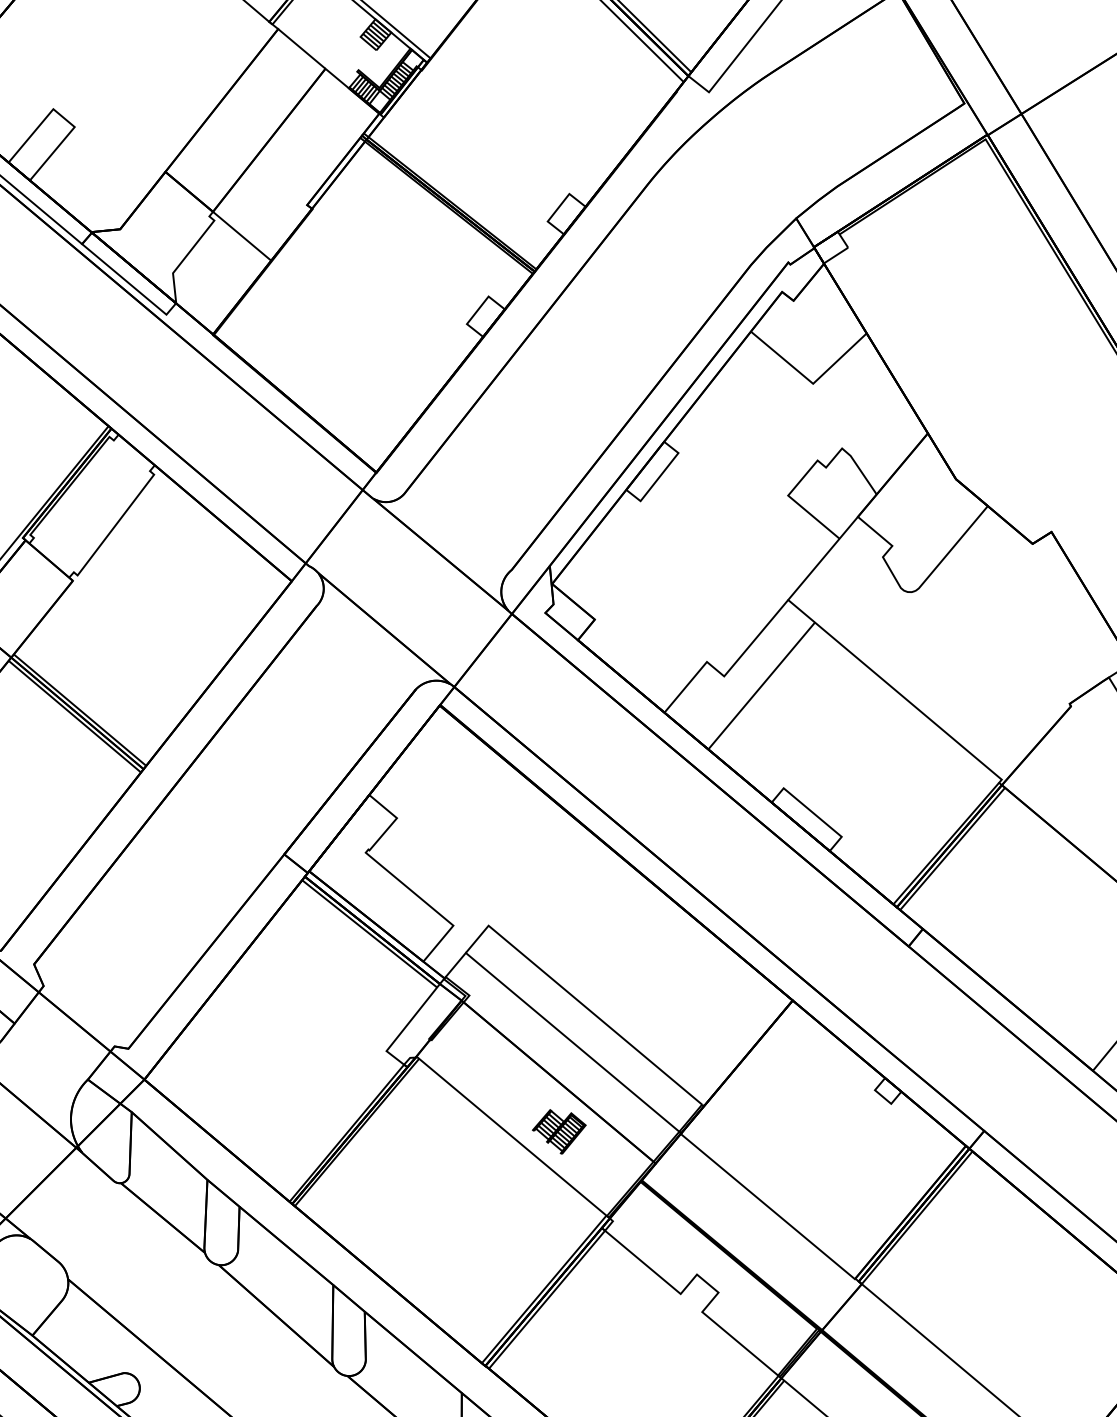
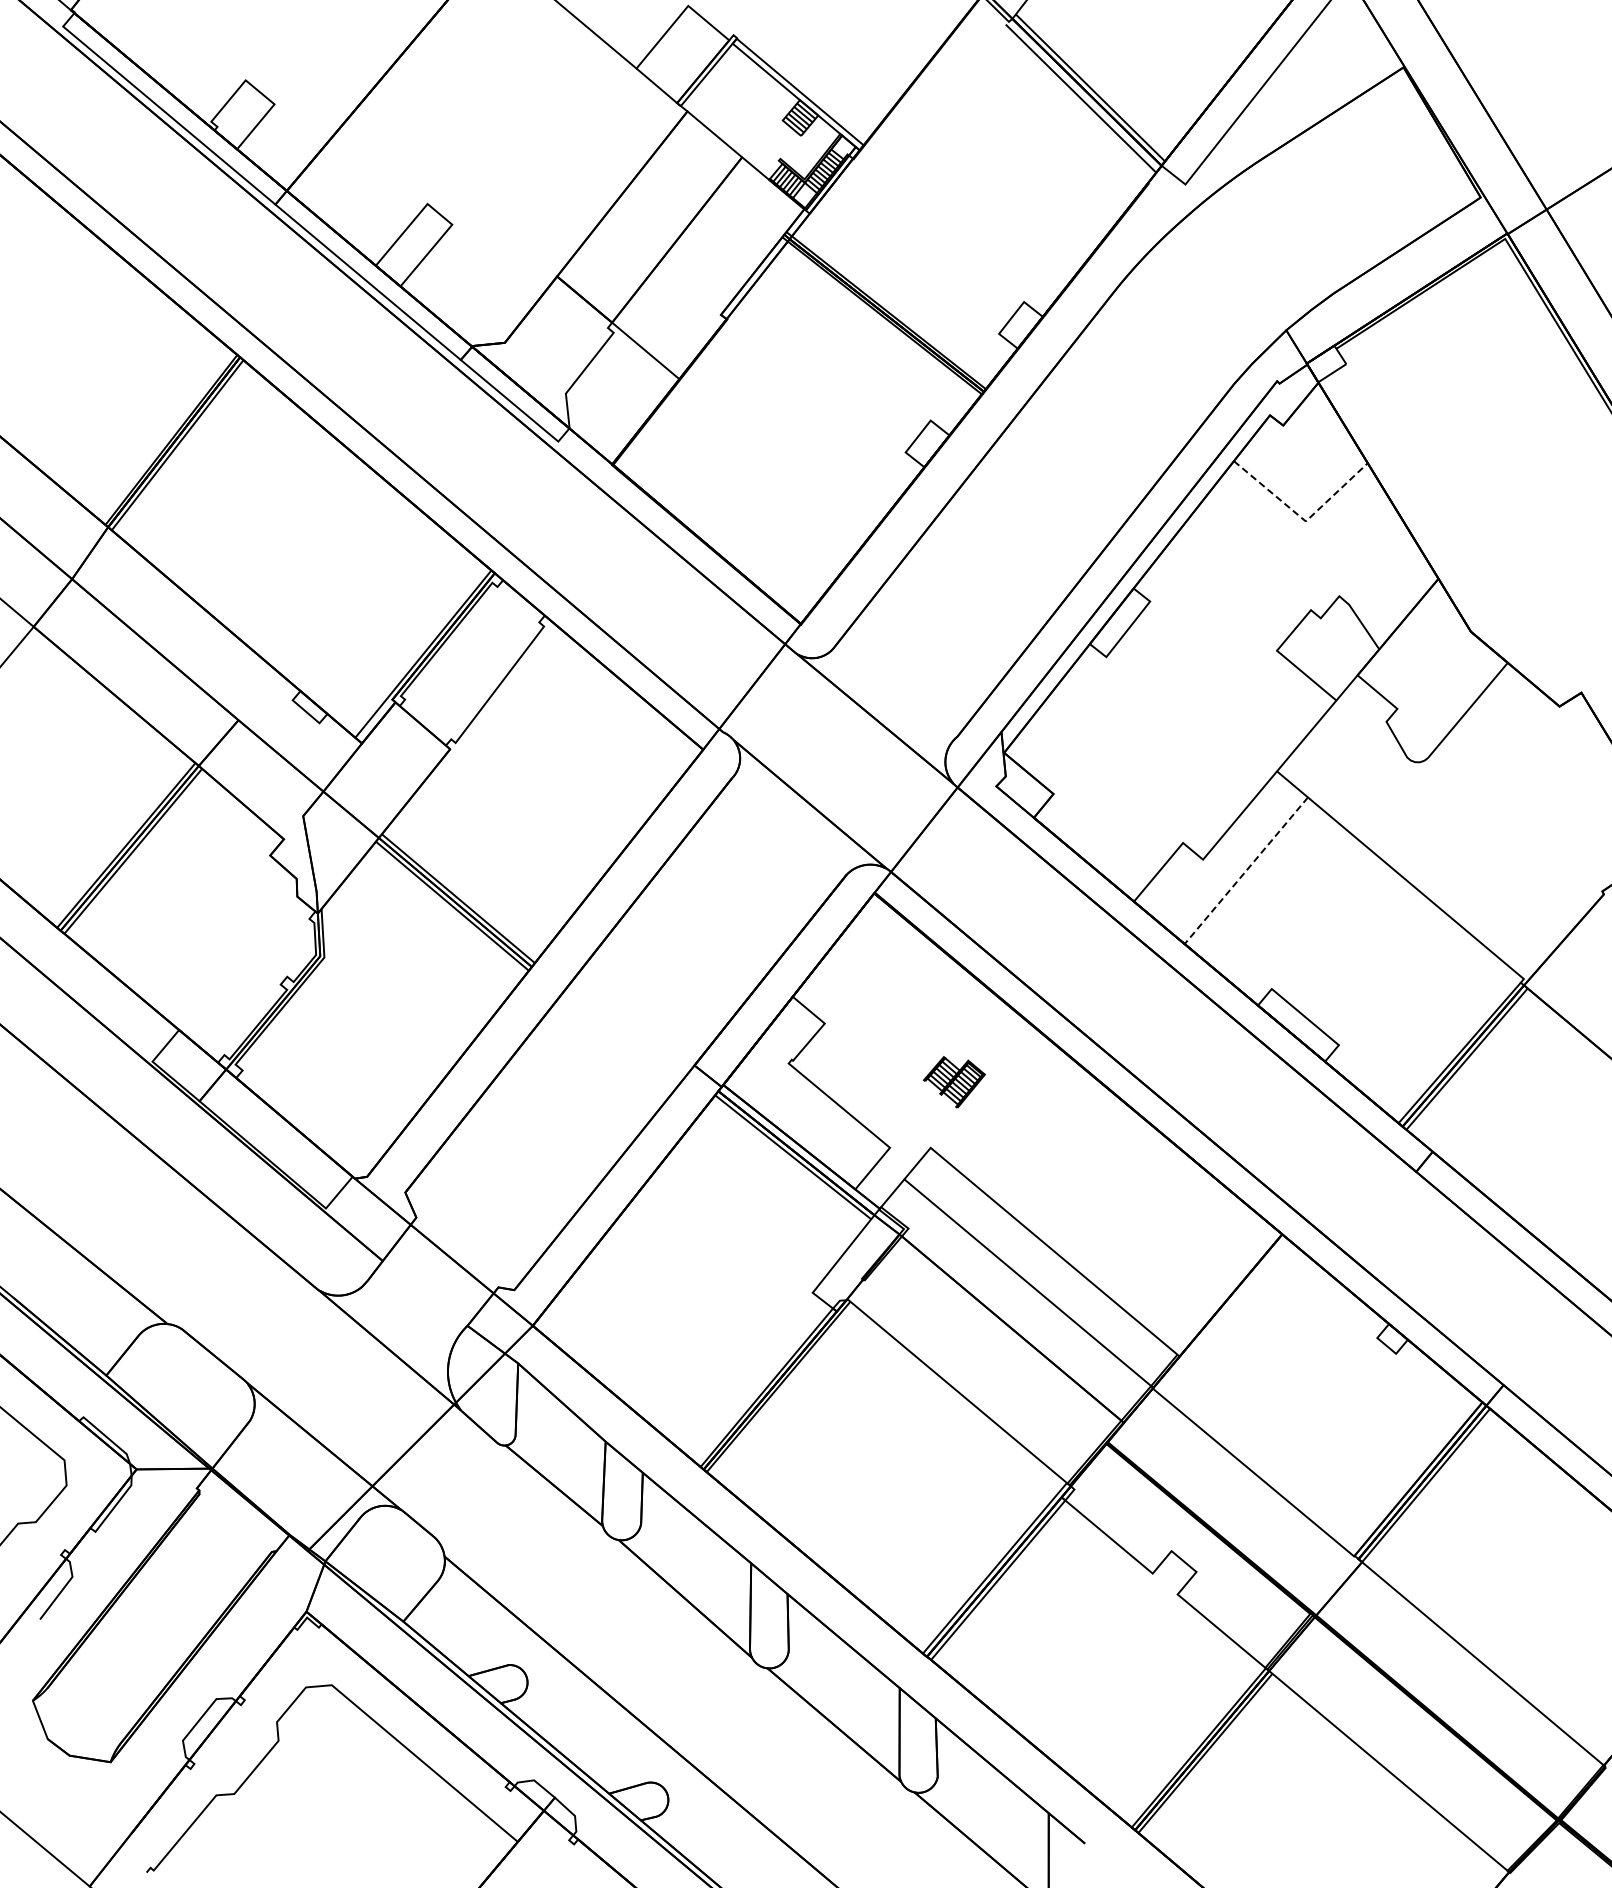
line: (811, 382) -> (1303, 519), solid -> dashed
line: (761, 685) -> (1246, 870), solid -> dashed
part: (559, 1132) -> (954, 1082), moved

